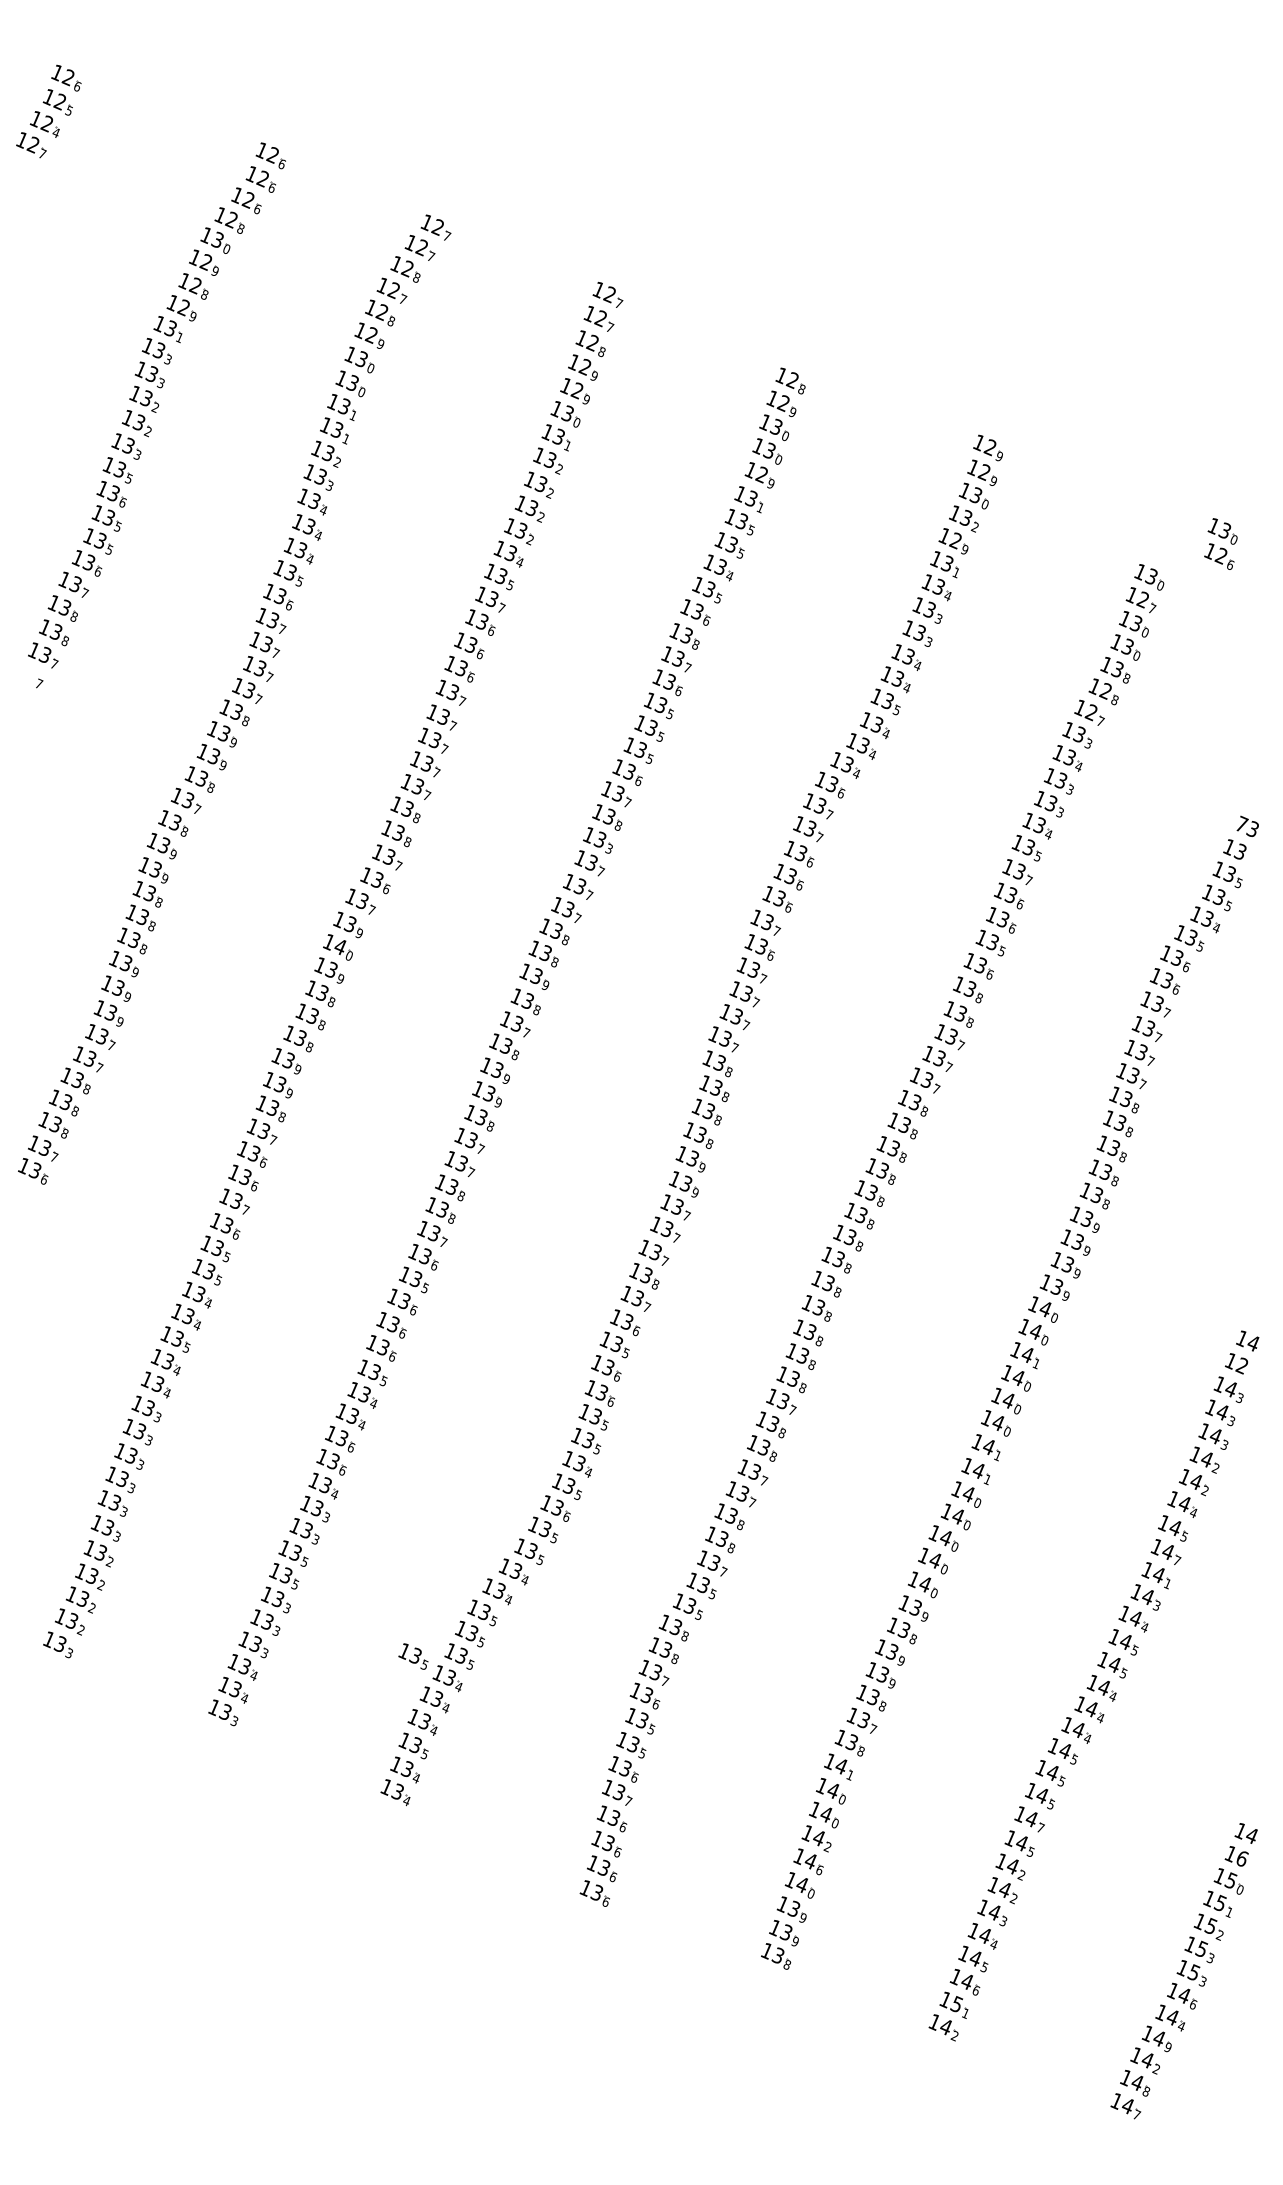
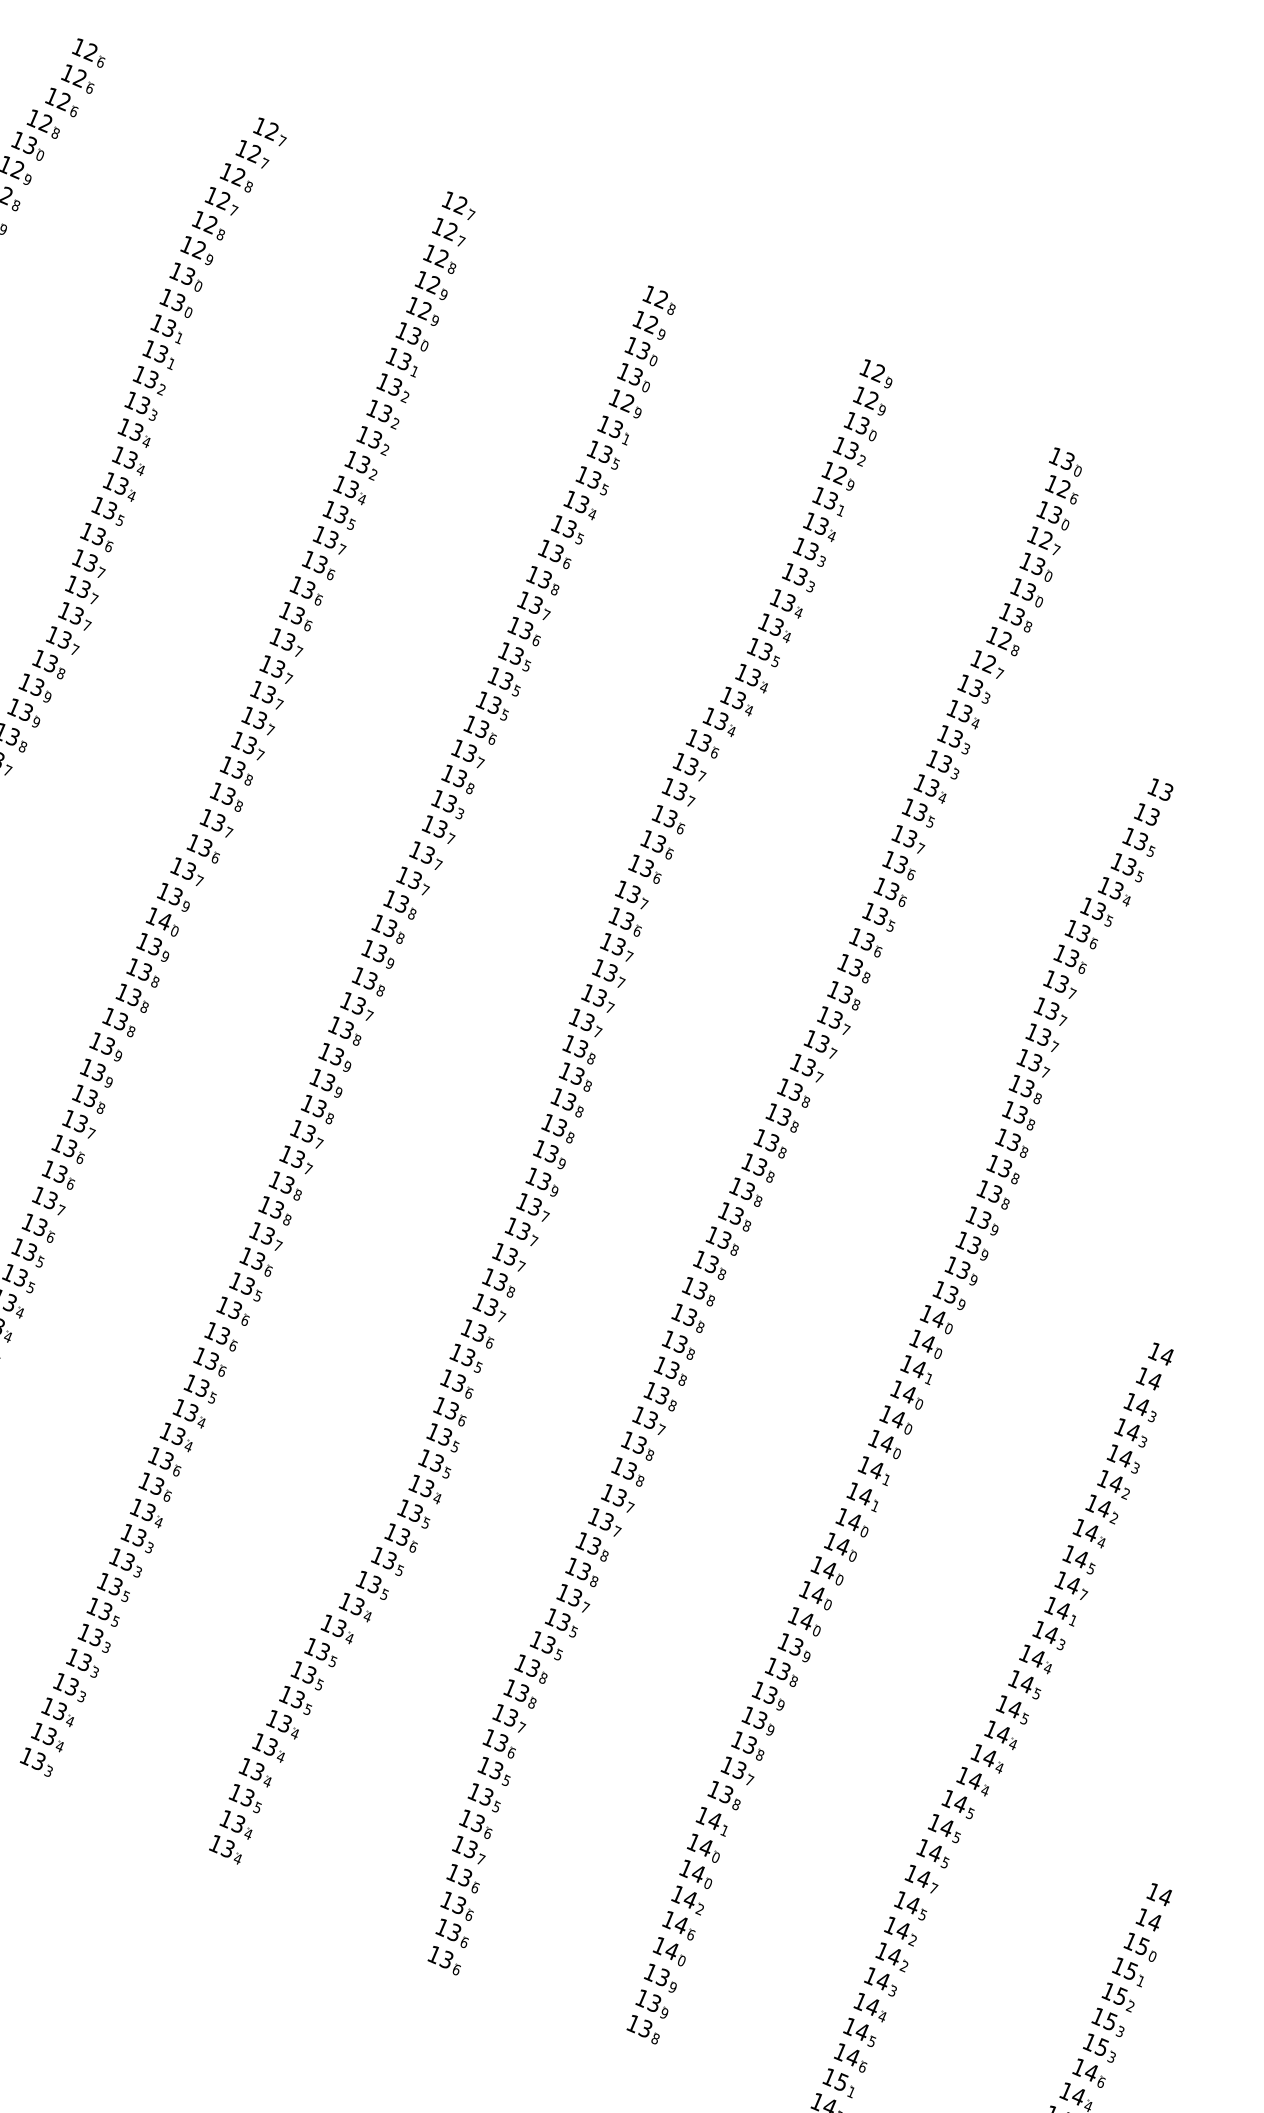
part: (1220, 543) -> (1062, 475), moved
text: (1241, 824) -> (1154, 787), 73 -> 13
text: (1241, 1365) -> (1154, 1380), 12 -> 14
part: (413, 1656) -> (245, 1700), removed
text: (1242, 1858) -> (1155, 1922), 16 -> 14

